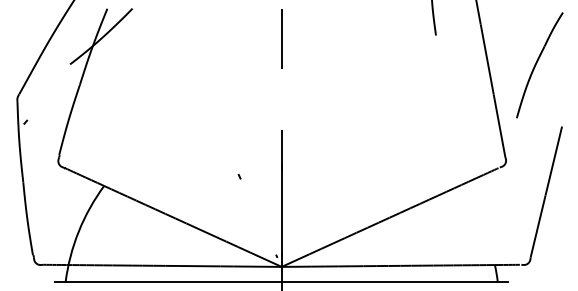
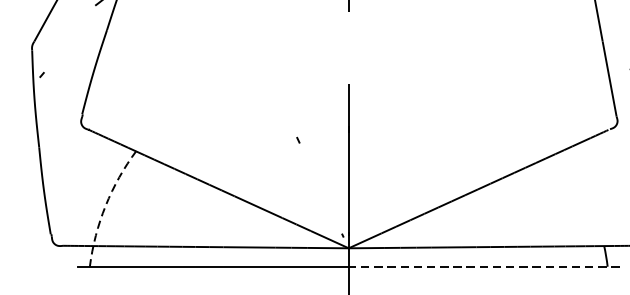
arc: (78, 231) -> (105, 205), solid -> dashed
line: (394, 282) -> (483, 266), solid -> dashed

